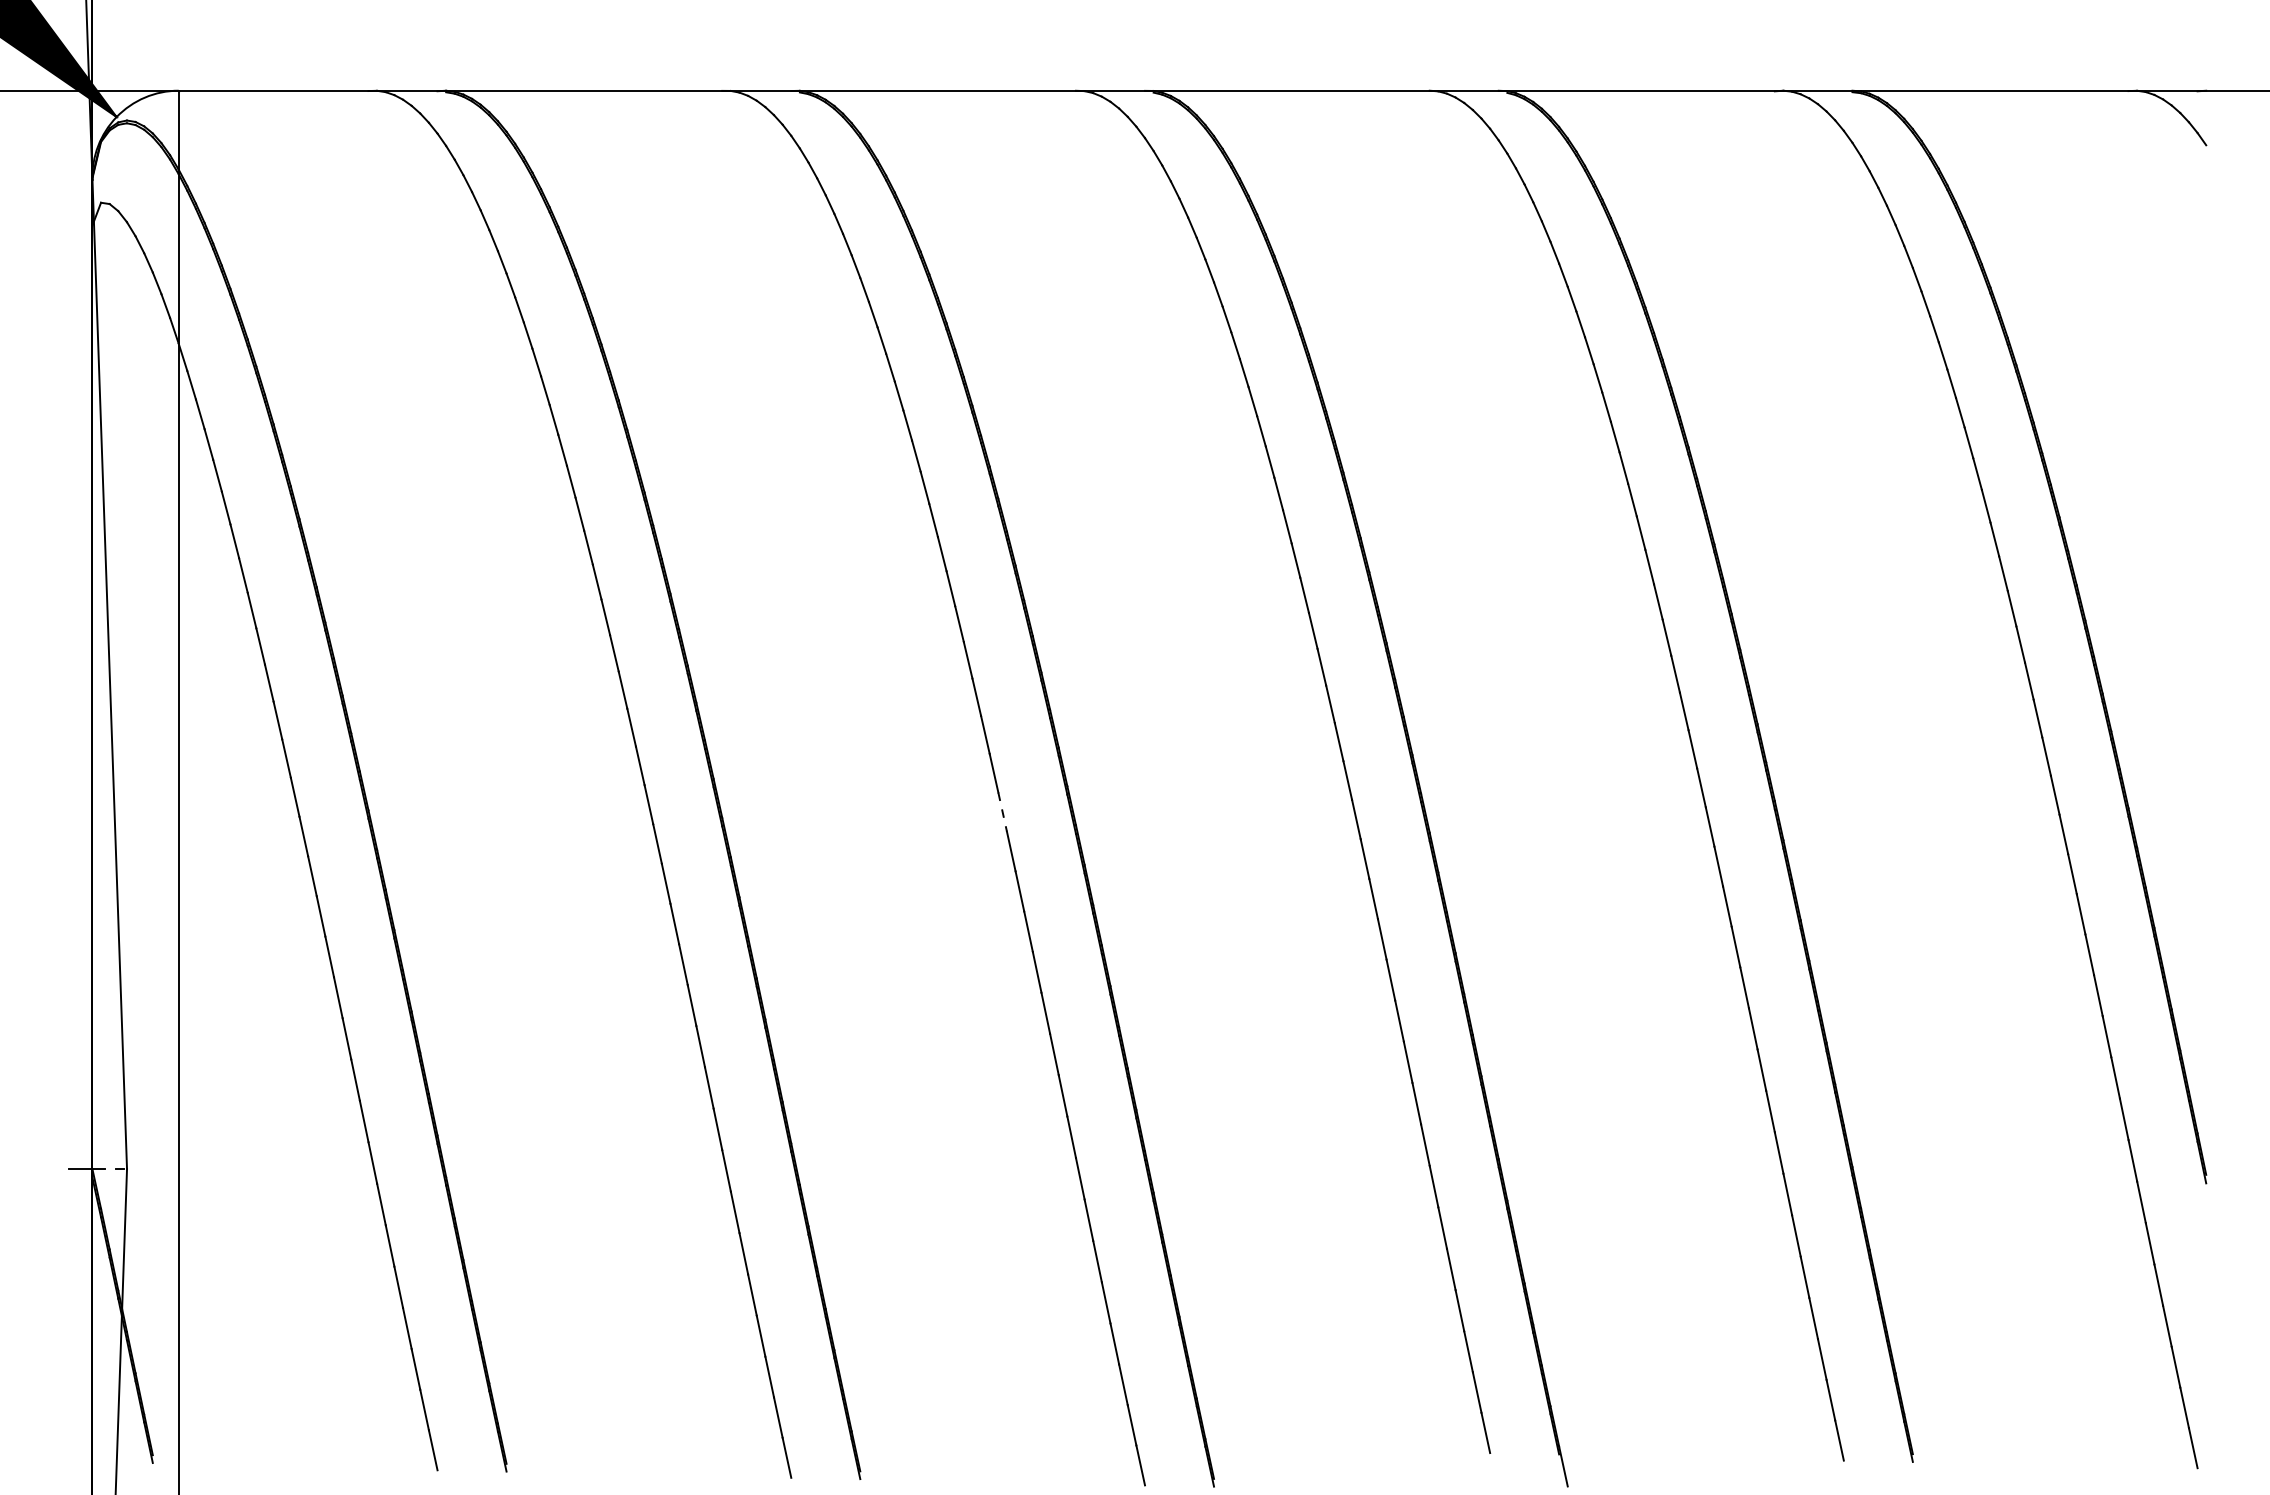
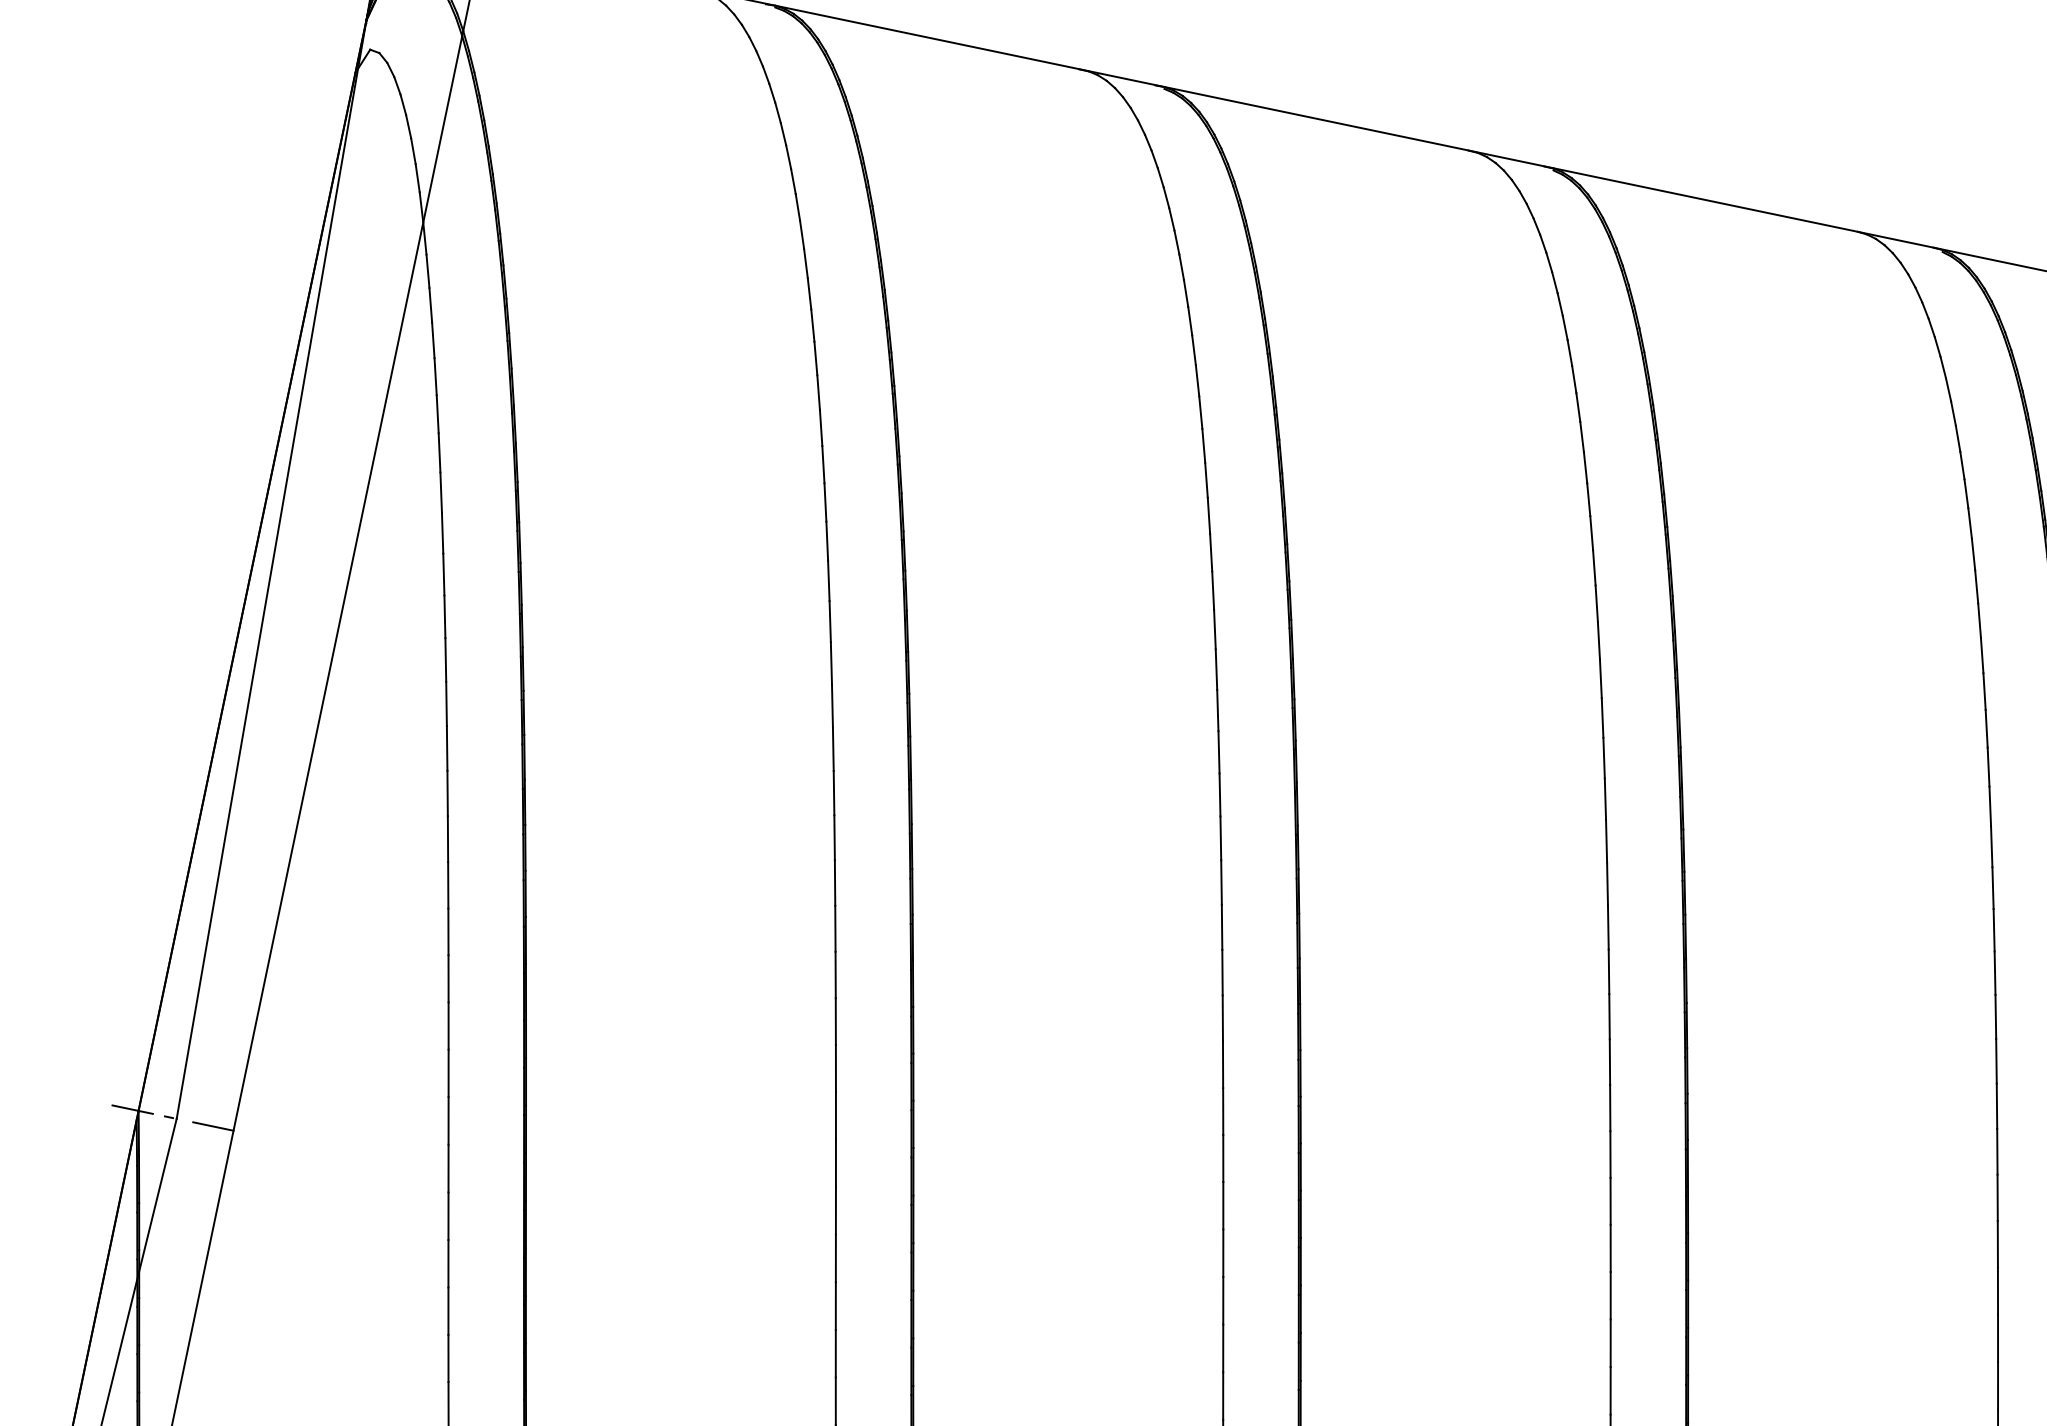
line: (1002, 812) -> (1221, 927), dashed -> solid
line: (160, 1169) -> (213, 1126), added

